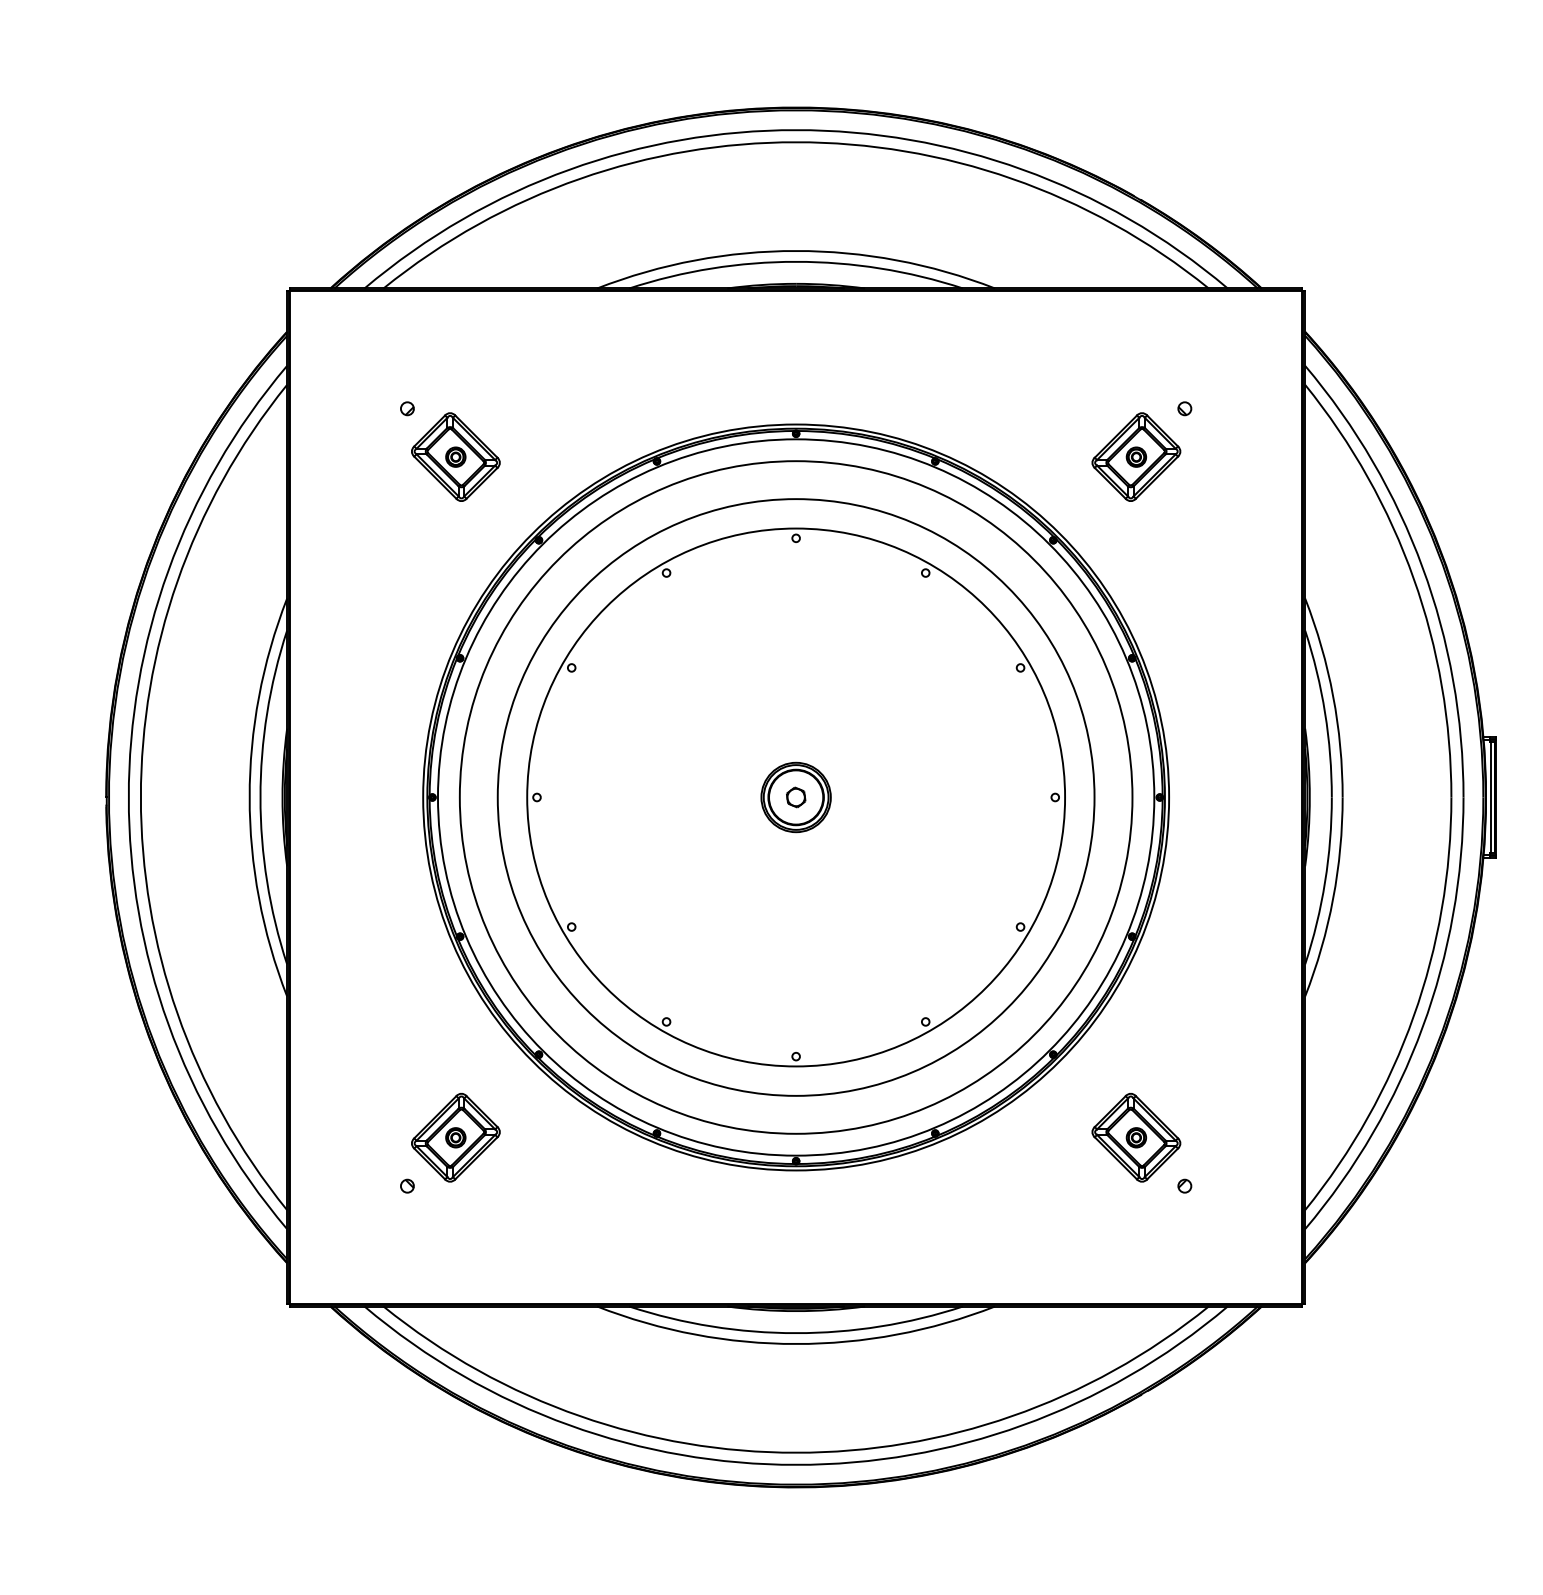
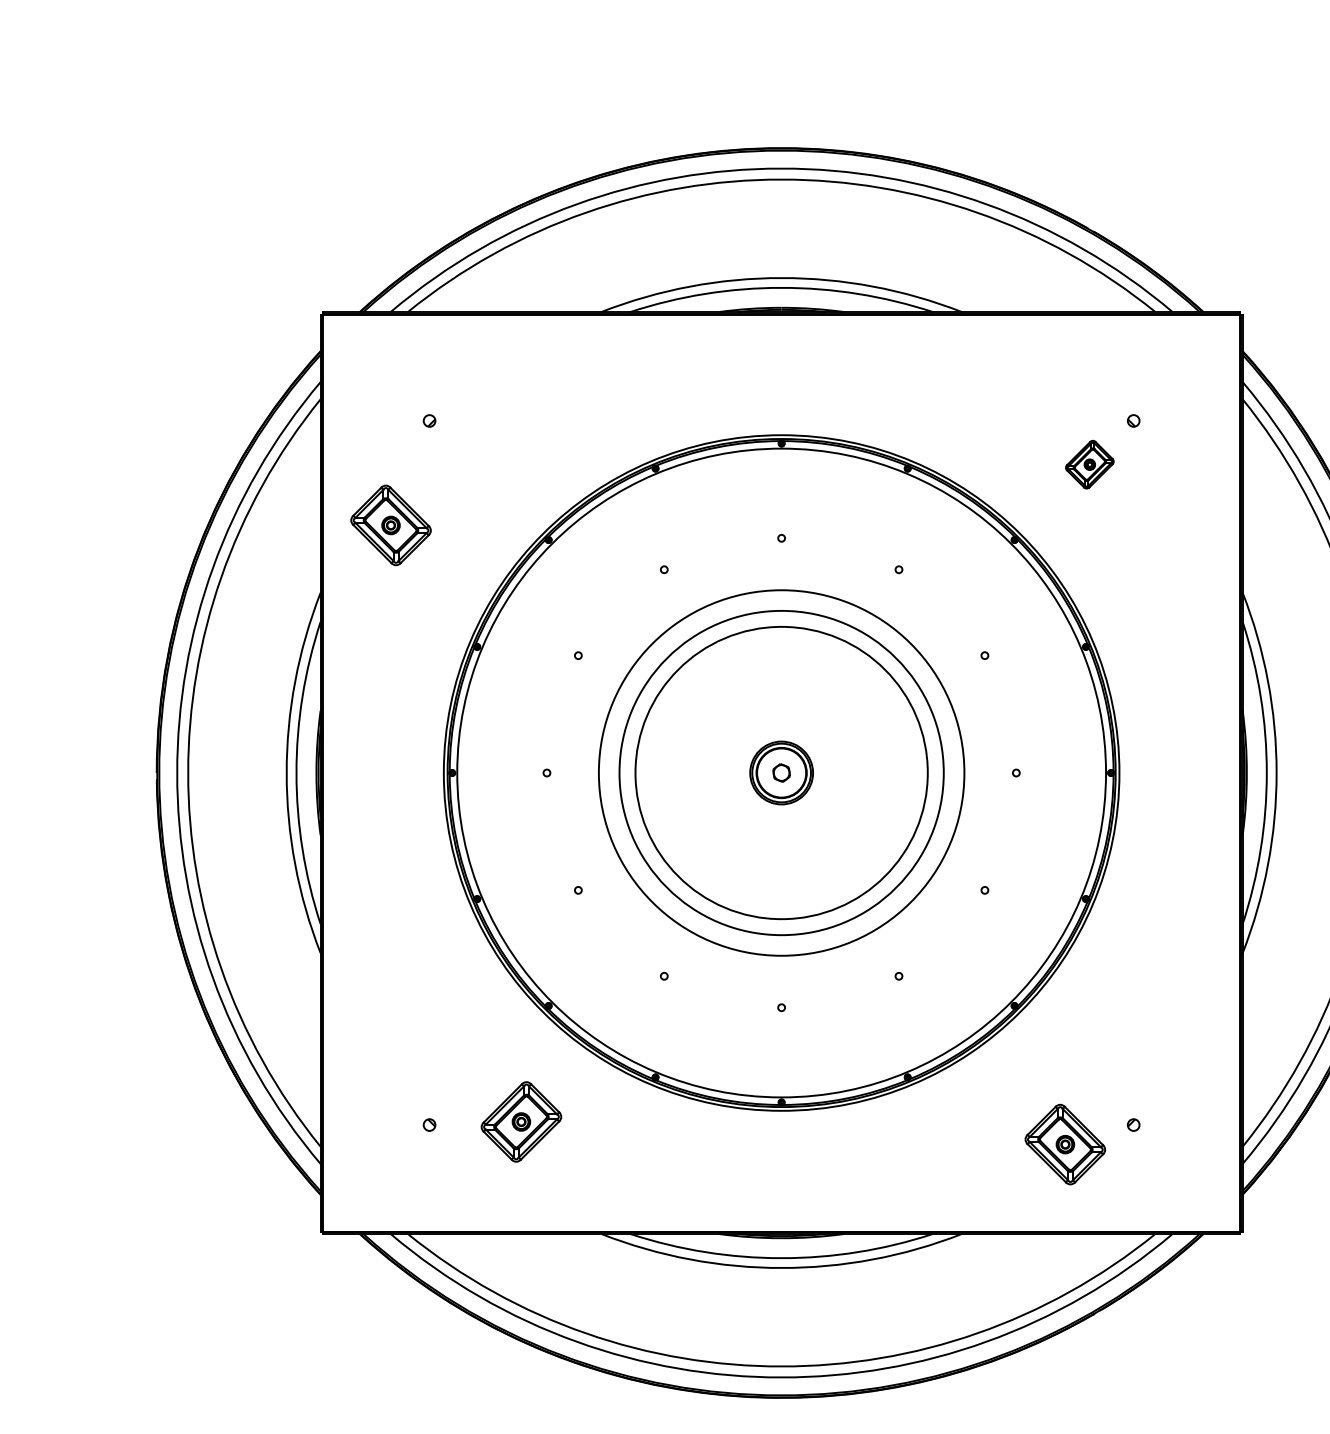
part: (455, 456) -> (390, 524), moved
part: (1136, 456) -> (1089, 464), size x0.6
circle: (795, 797) -> (781, 773), size x0.6
circle: (795, 797) -> (781, 773), size x0.6
circle: (796, 797) -> (781, 773), size x0.6
part: (455, 1137) -> (521, 1121), moved
part: (1136, 1137) -> (1065, 1144), moved

